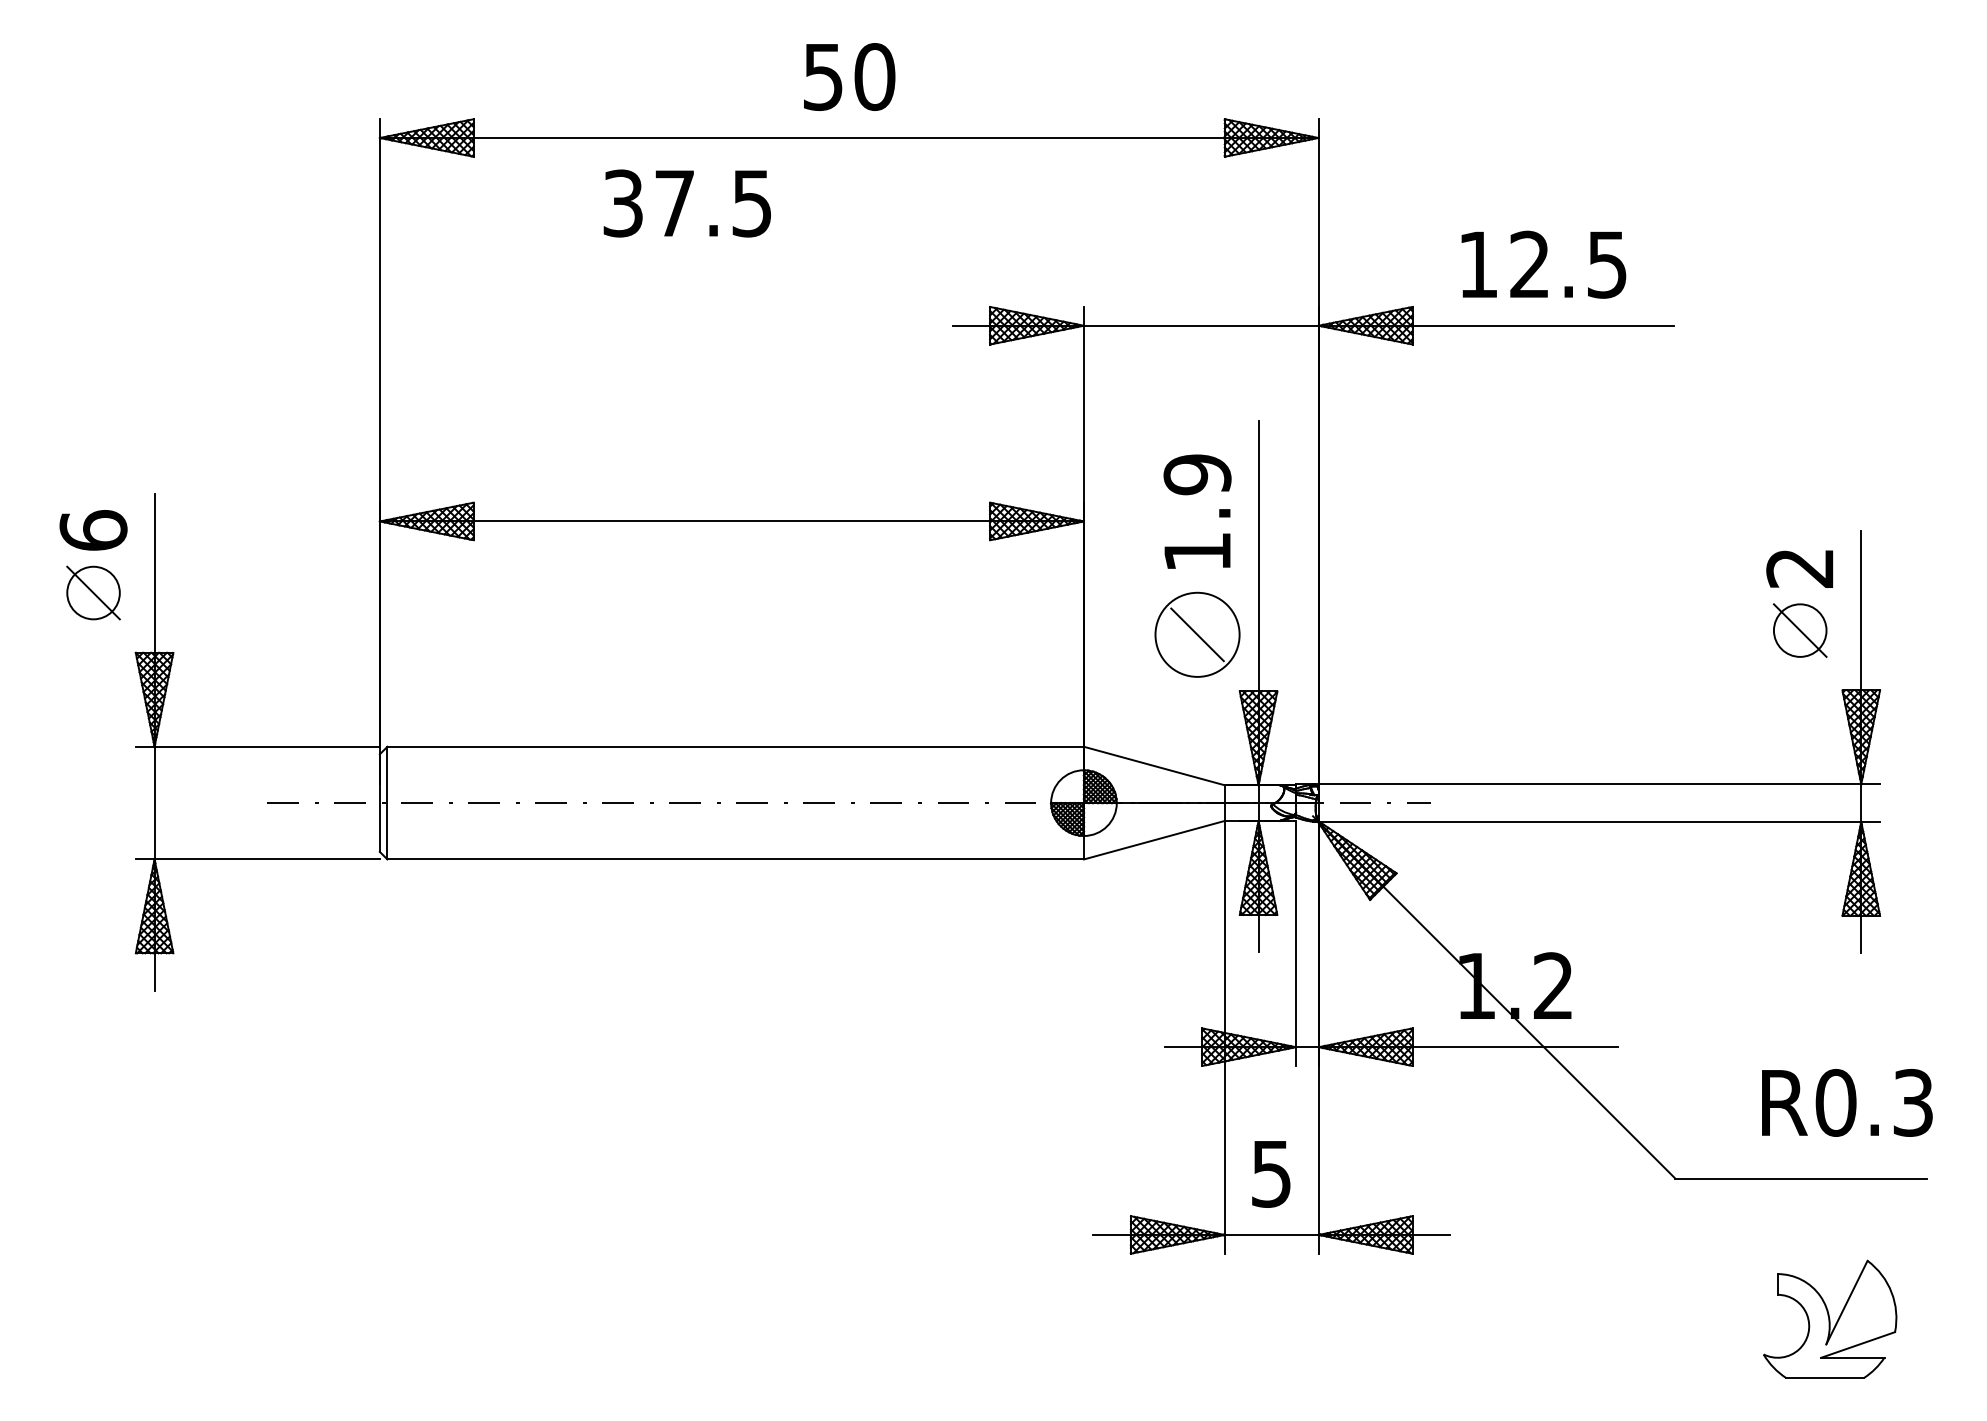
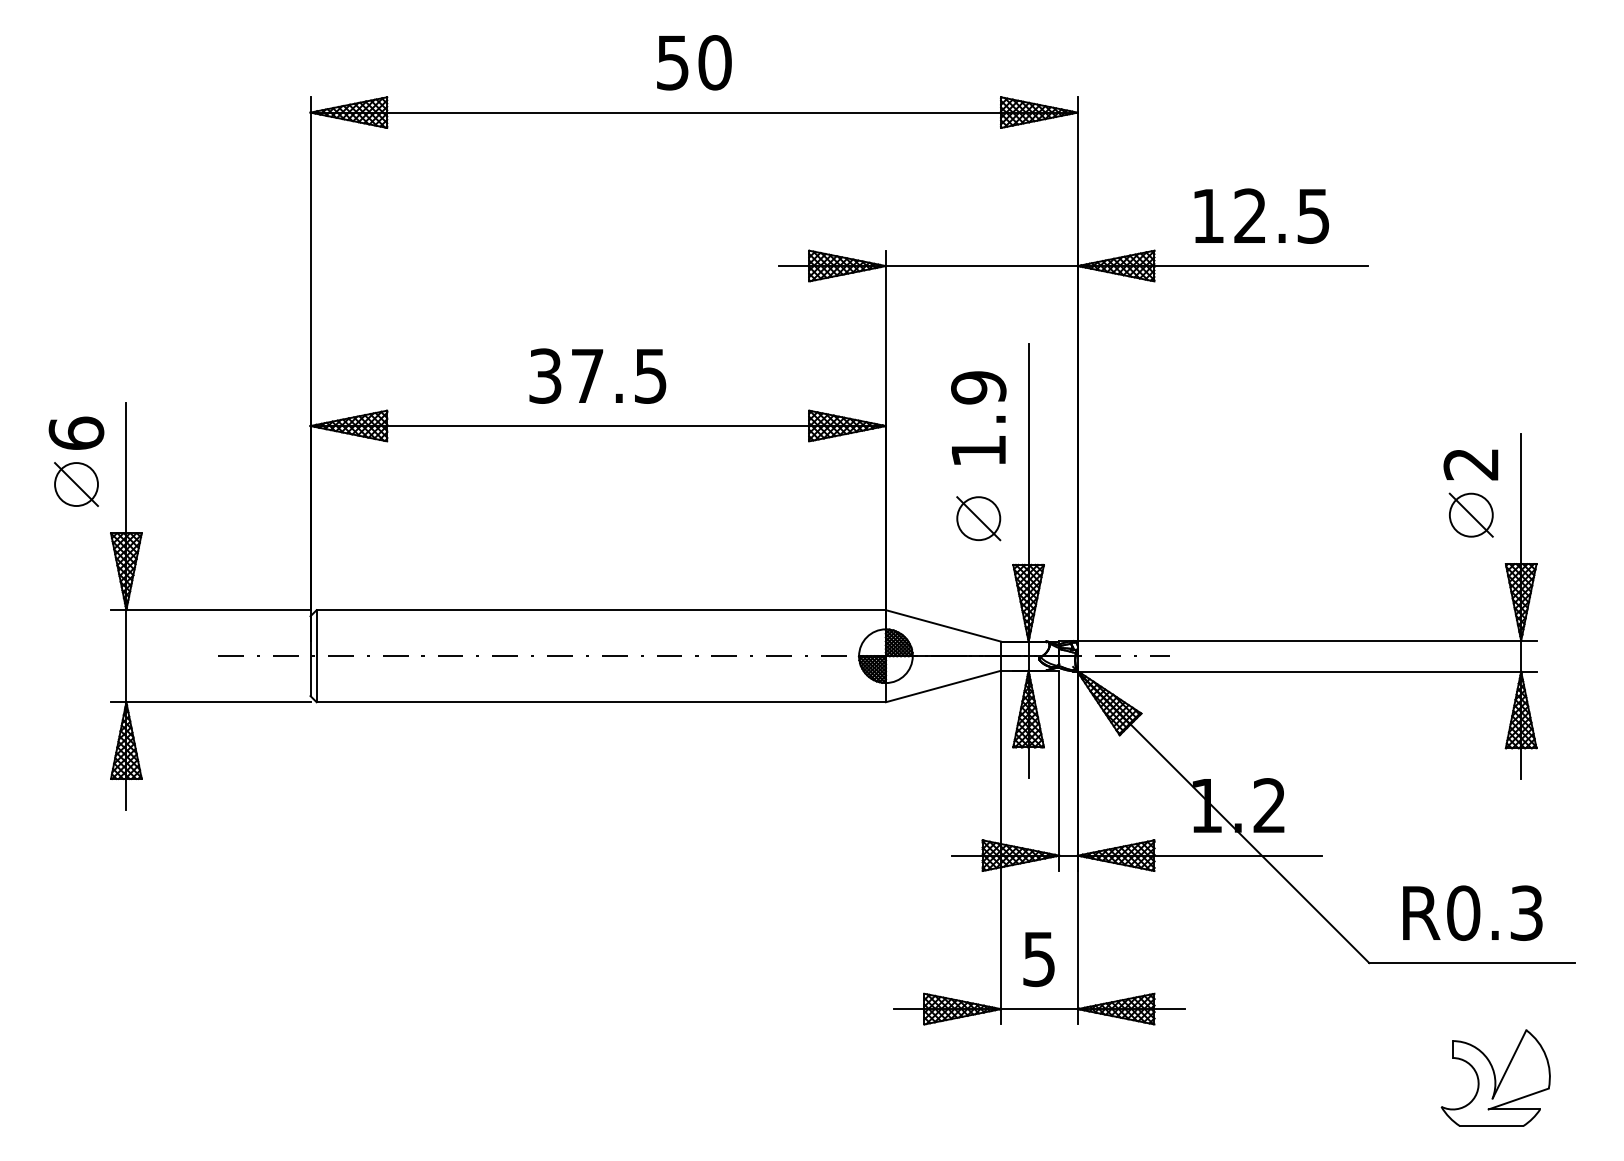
text: (686, 202) -> (597, 375), moved
circle: (1197, 634) -> (978, 518), size x0.62
text: (1846, 1102) -> (1472, 912), moved

